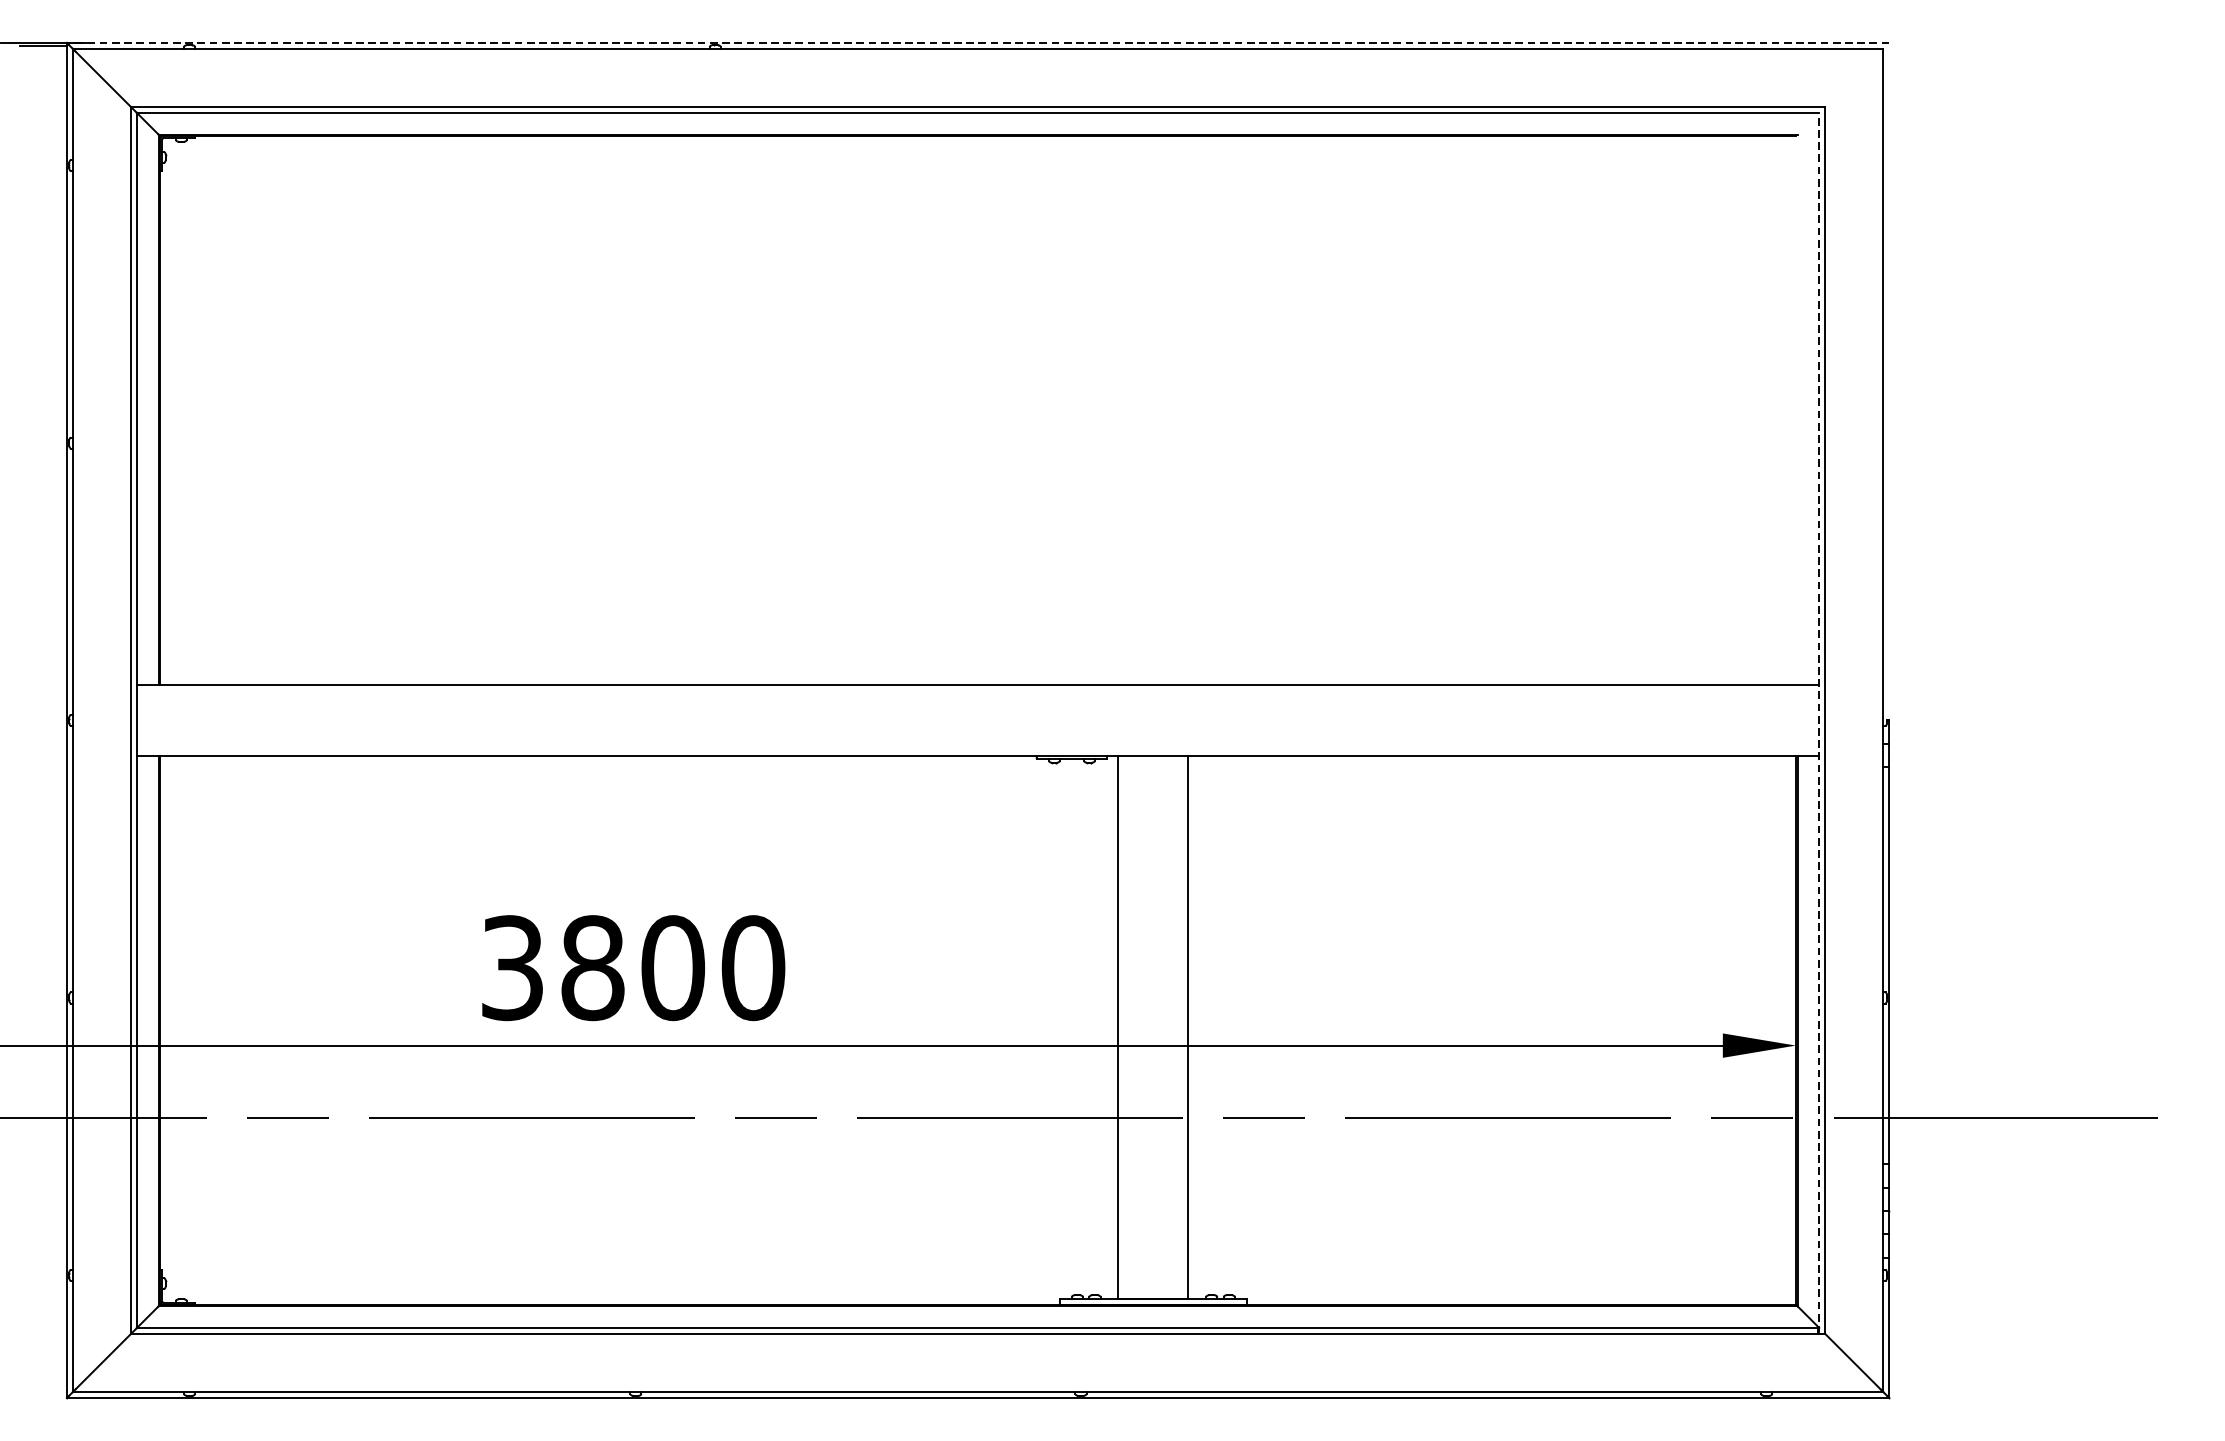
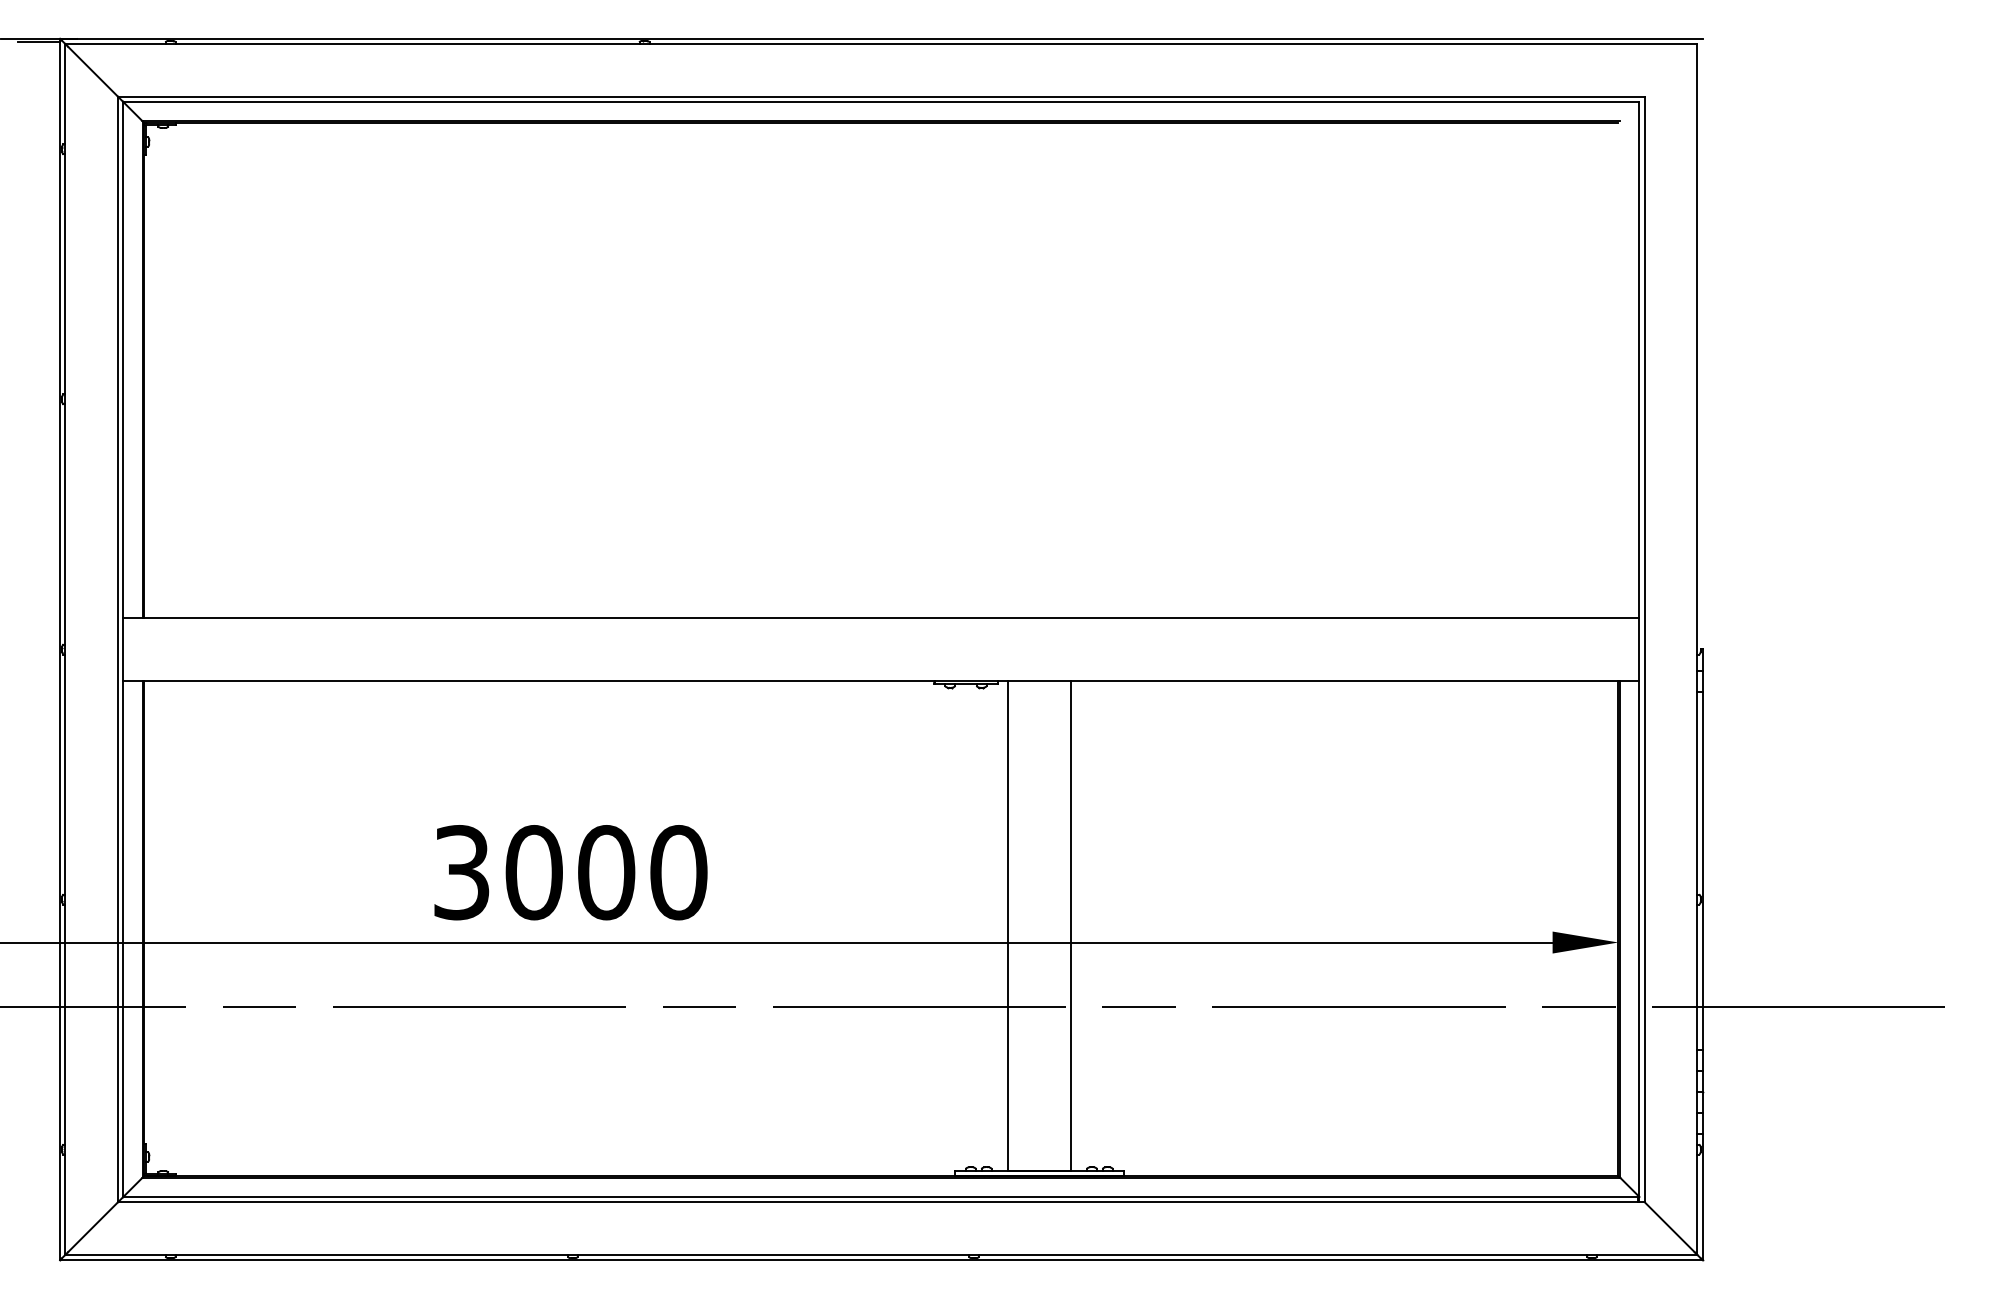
line: (977, 42) -> (880, 38), dashed -> solid
line: (1819, 722) -> (1639, 651), dashed -> solid
text: (592, 967) -> (533, 872), 3800 -> 3000

